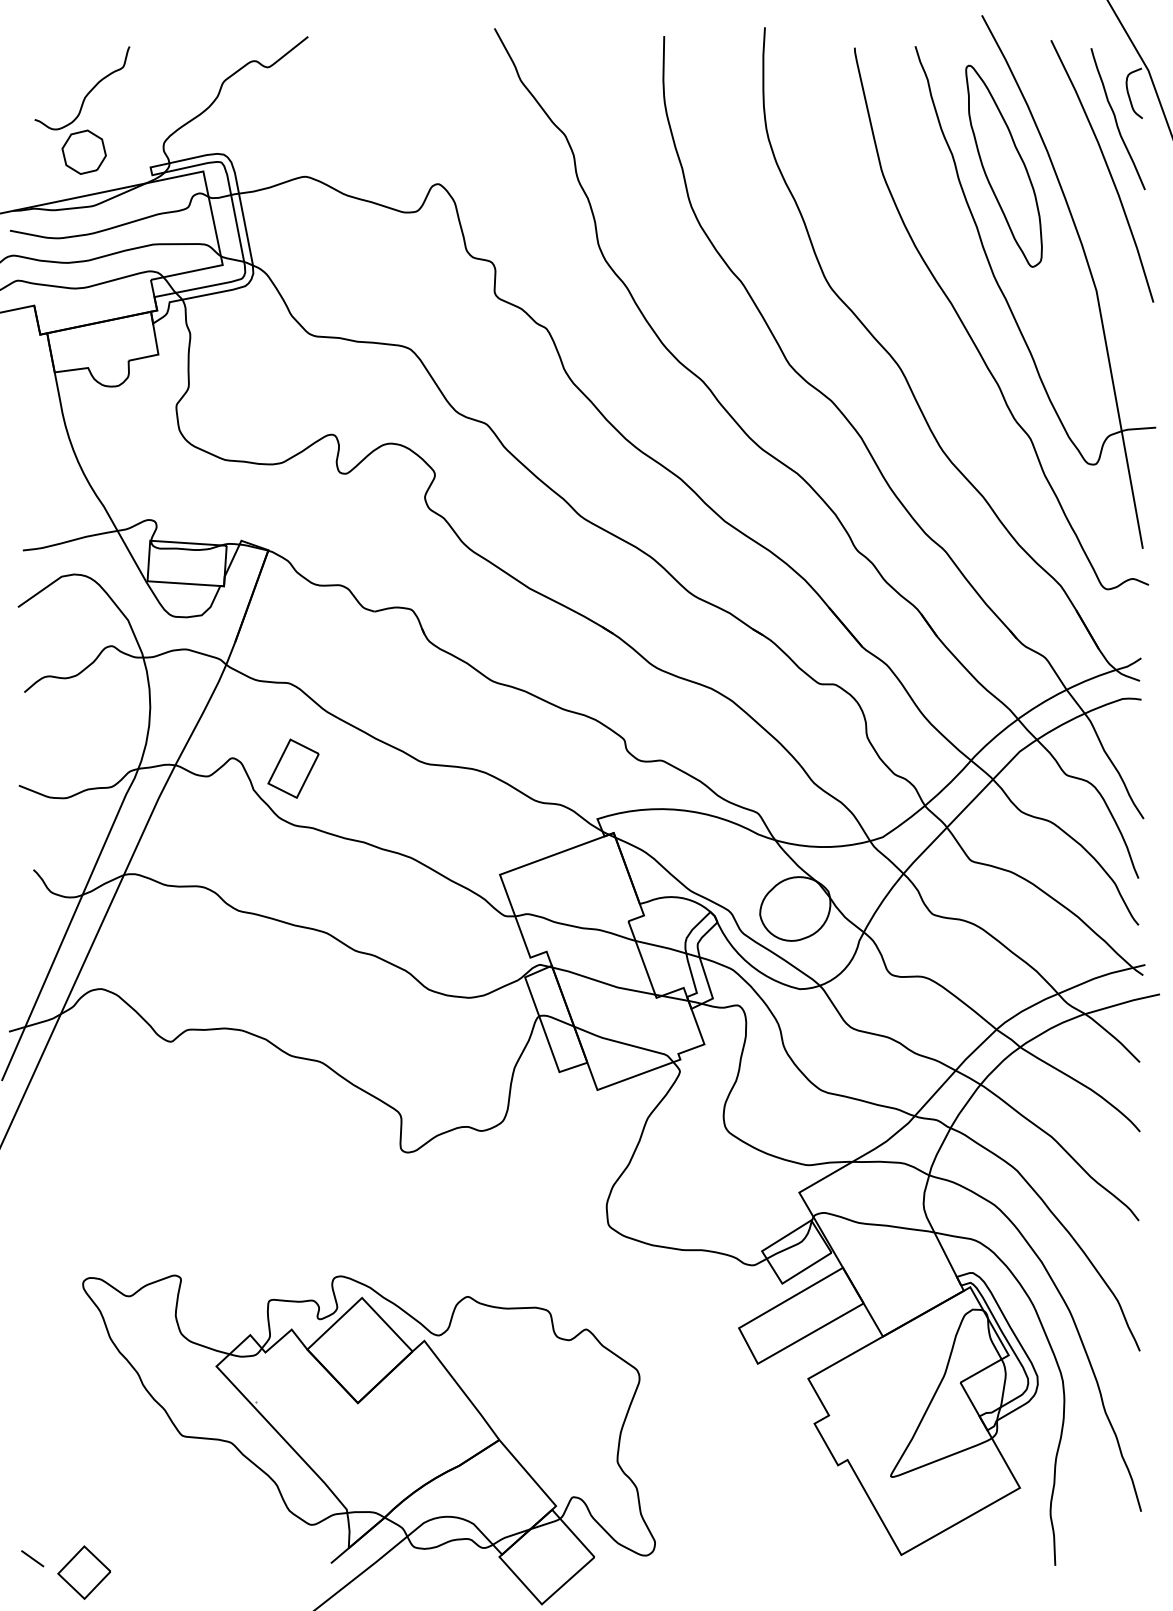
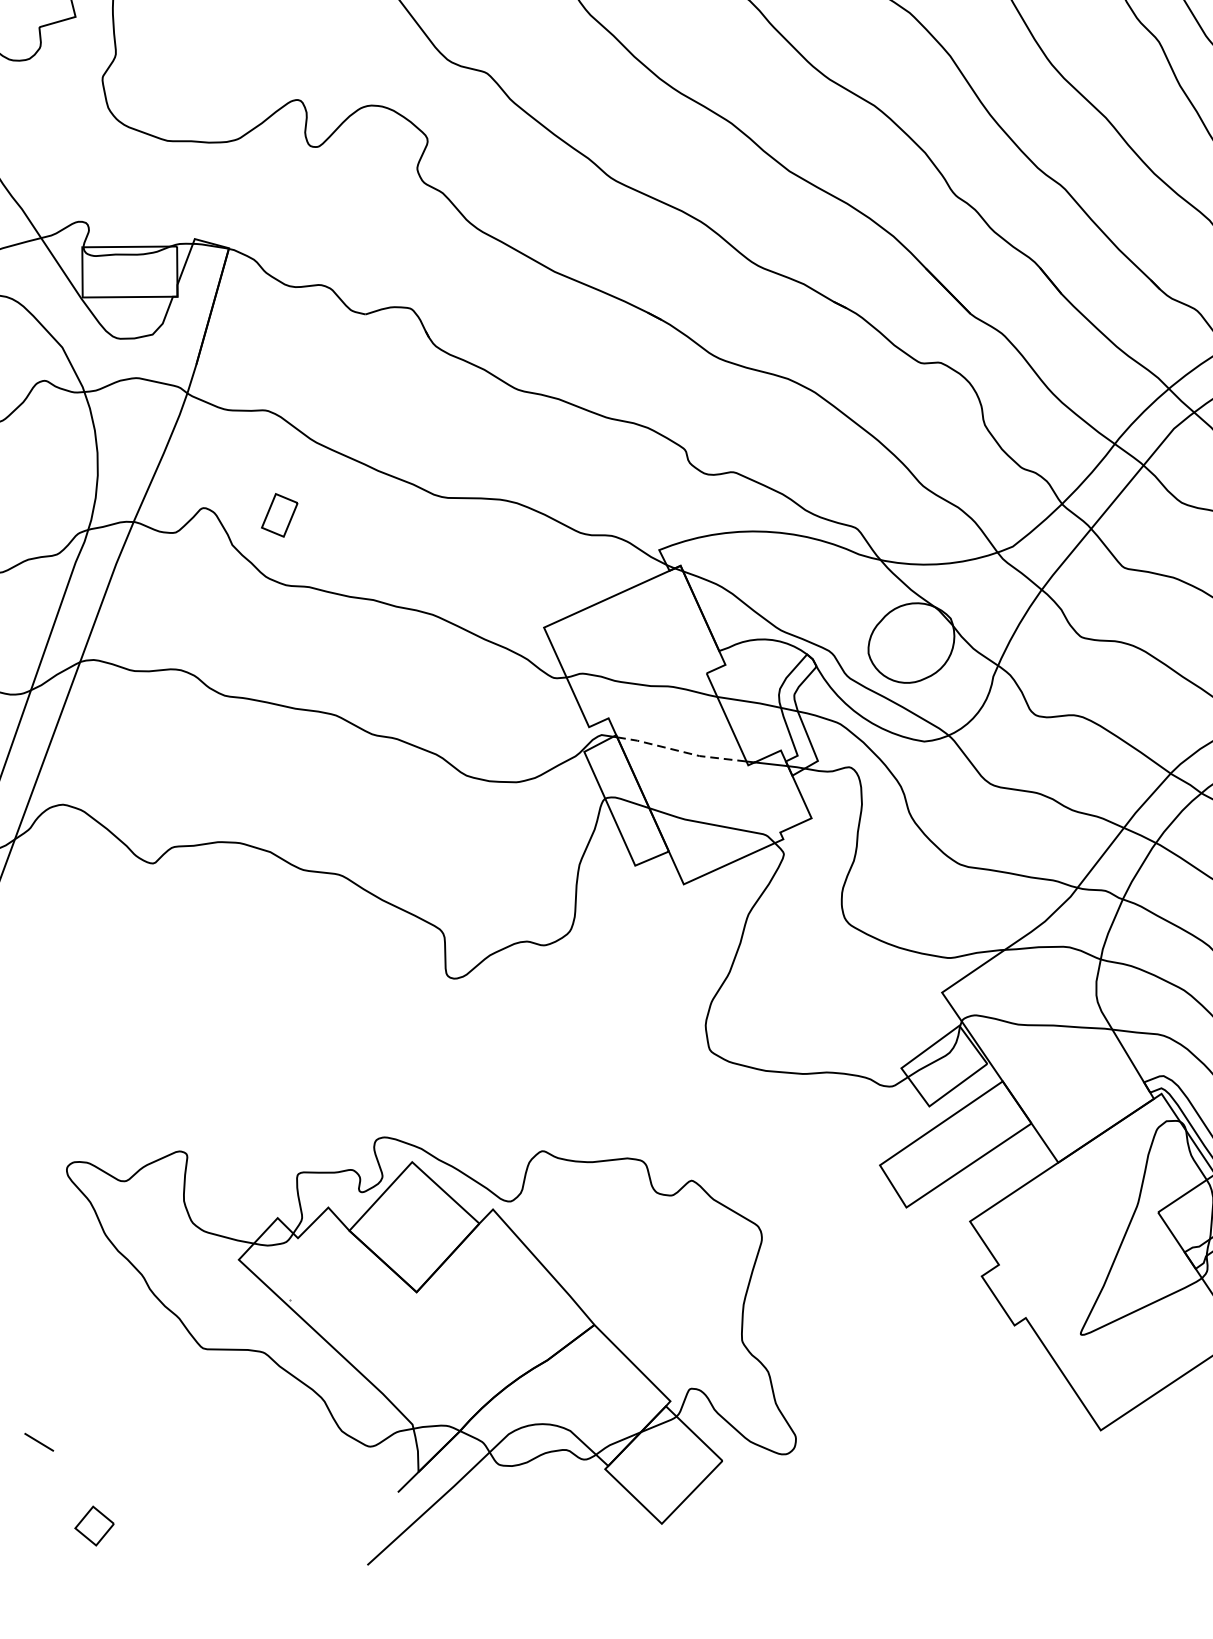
part: (293, 768) -> (279, 515), size x0.6
line: (603, 982) -> (681, 751), solid -> dashed
line: (32, 1558) -> (38, 1442), moved
part: (84, 1572) -> (94, 1525), size x0.6

